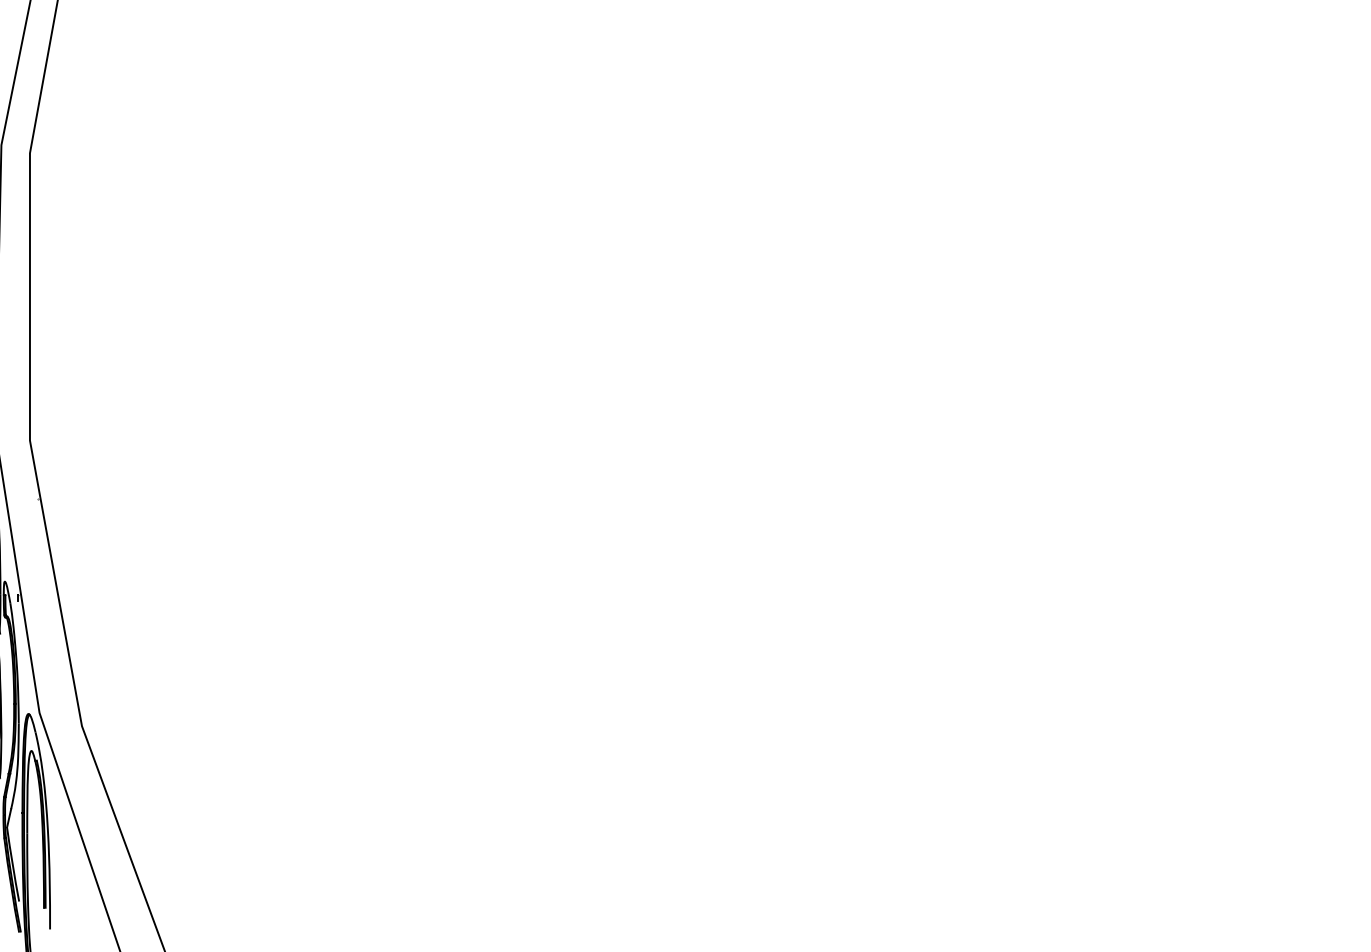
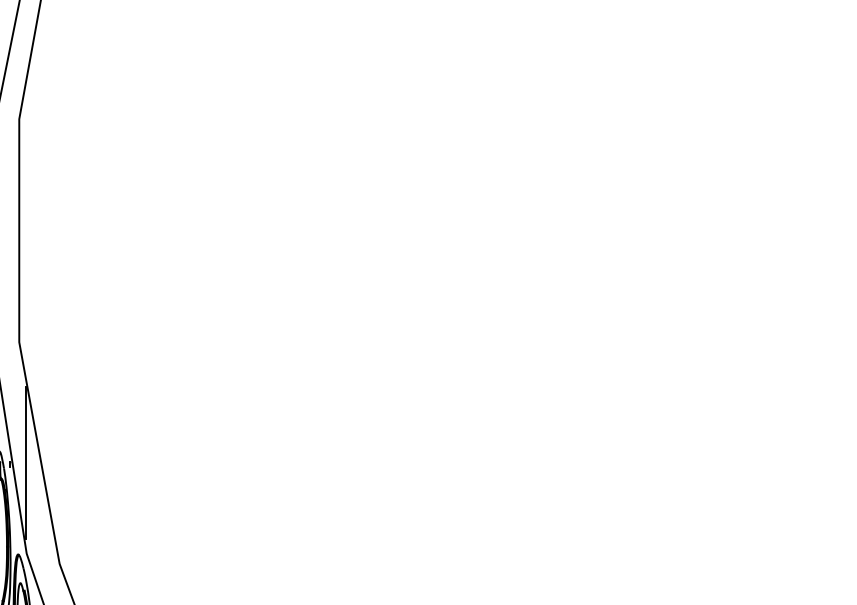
line: (38, 595) -> (25, 462), added

